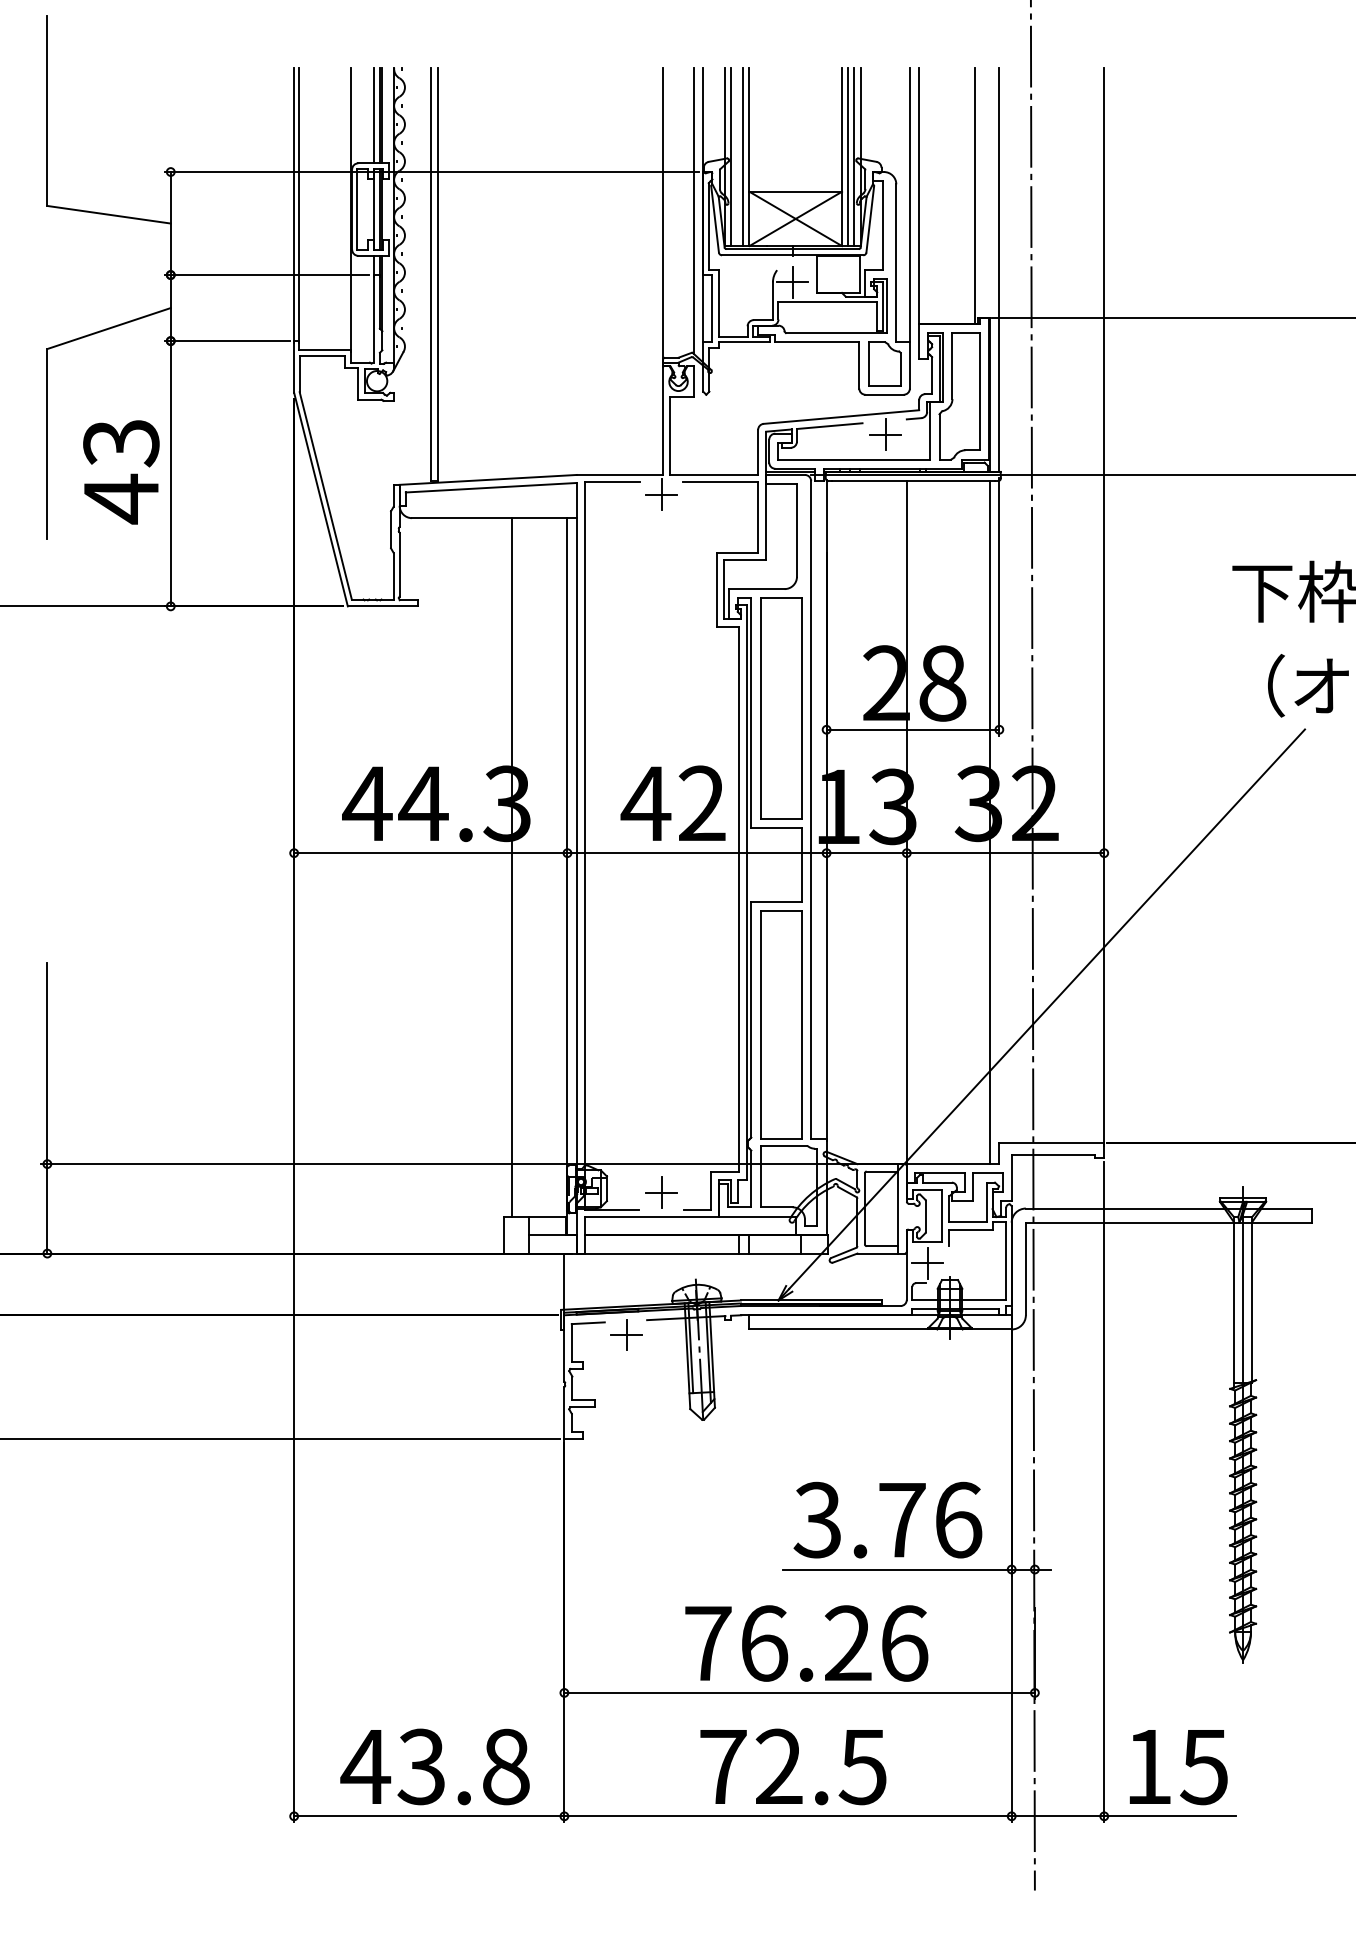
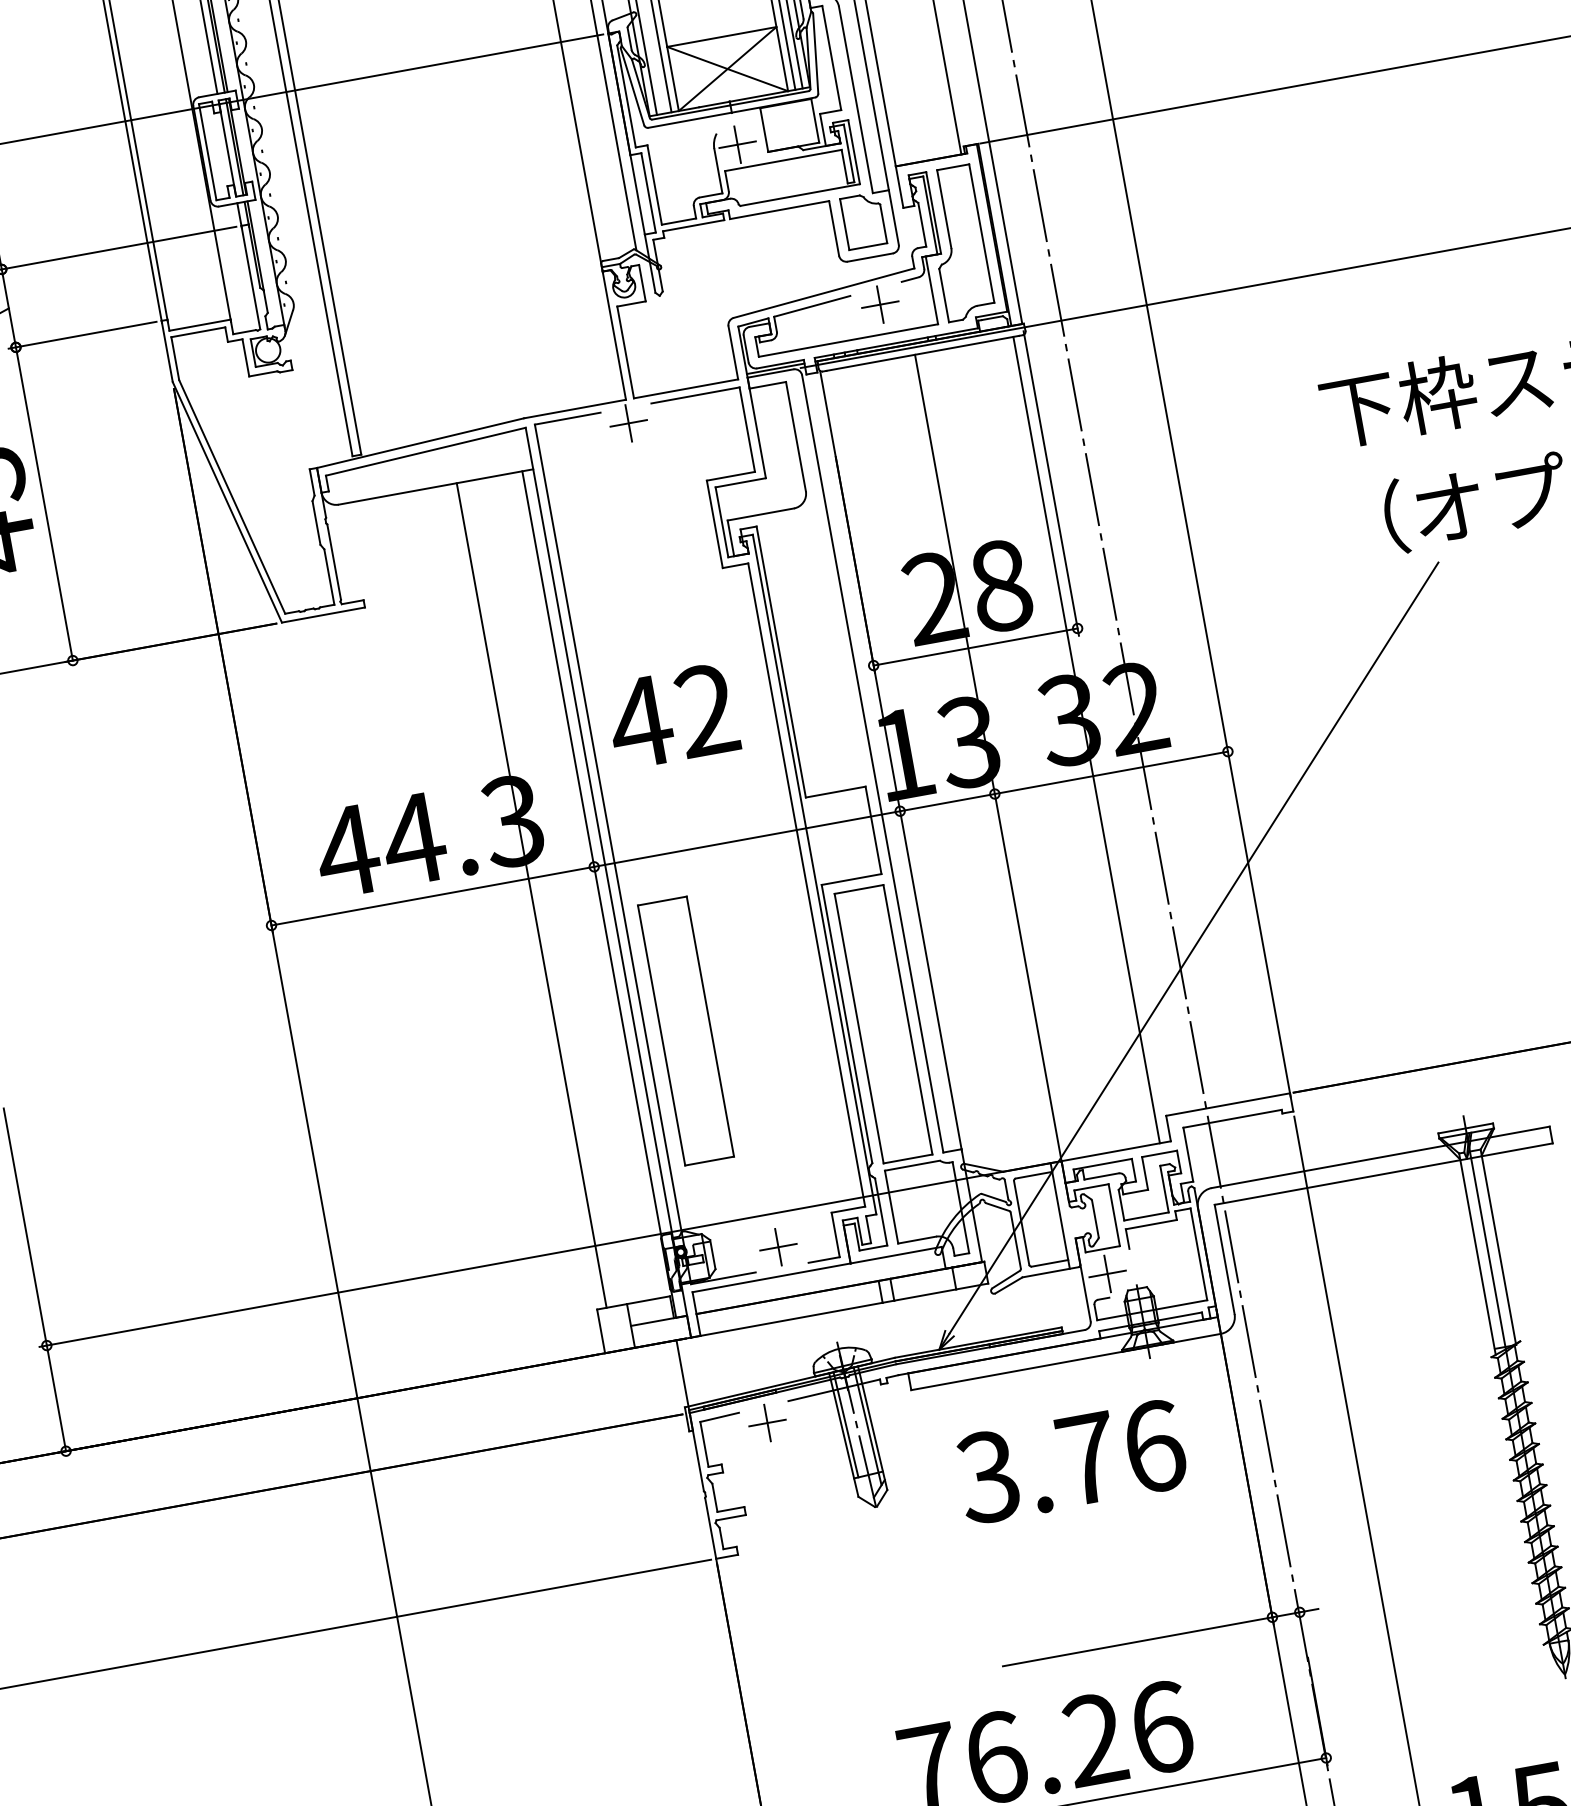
part: (781, 708) -> (686, 1031), moved
text: (672, 802) -> (671, 715), moved
text: (887, 1519) -> (1070, 1461), moved

